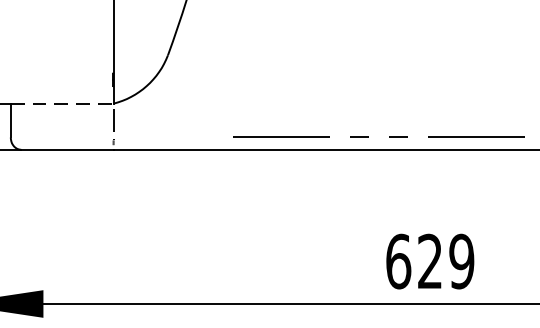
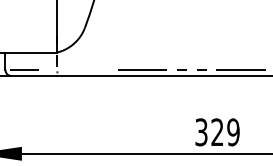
line: (62, 103) -> (31, 52), dashed -> solid
line: (48, 137) -> (24, 69), added
text: (398, 261) -> (201, 132), 629 -> 329

